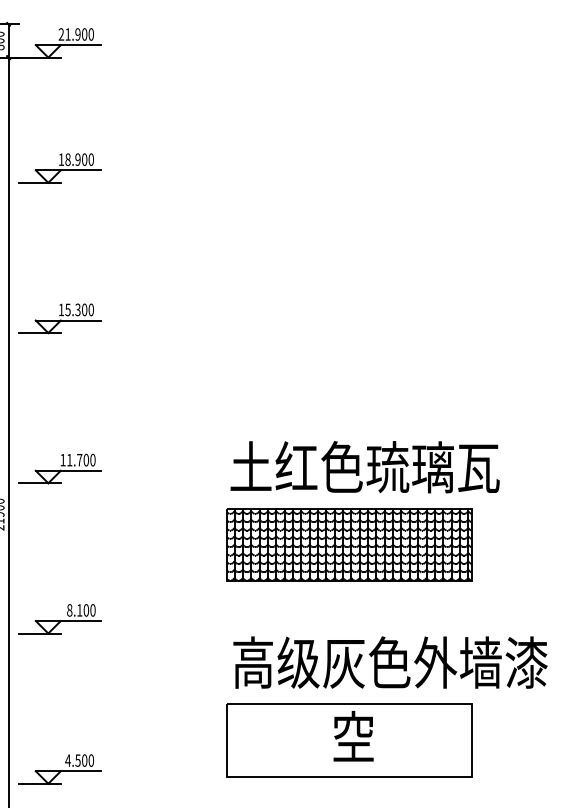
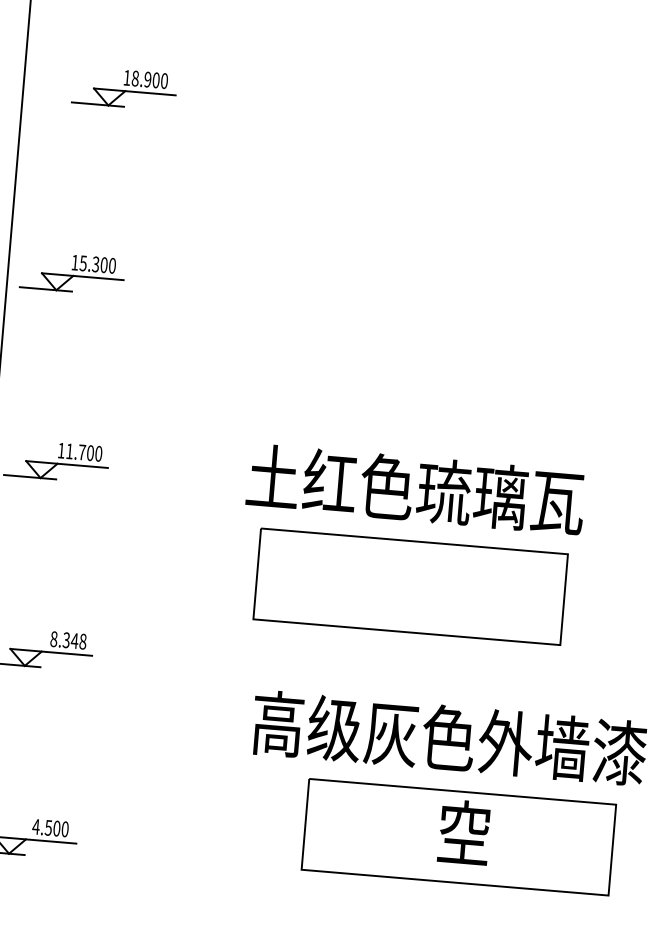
part: (59, 168) -> (123, 88), moved
text: (364, 467) -> (415, 489), moved
hatch: (349, 544) -> (410, 586), removed
text: (86, 610) -> (74, 641), 8.100 -> 8.348
part: (349, 740) -> (458, 837), moved

